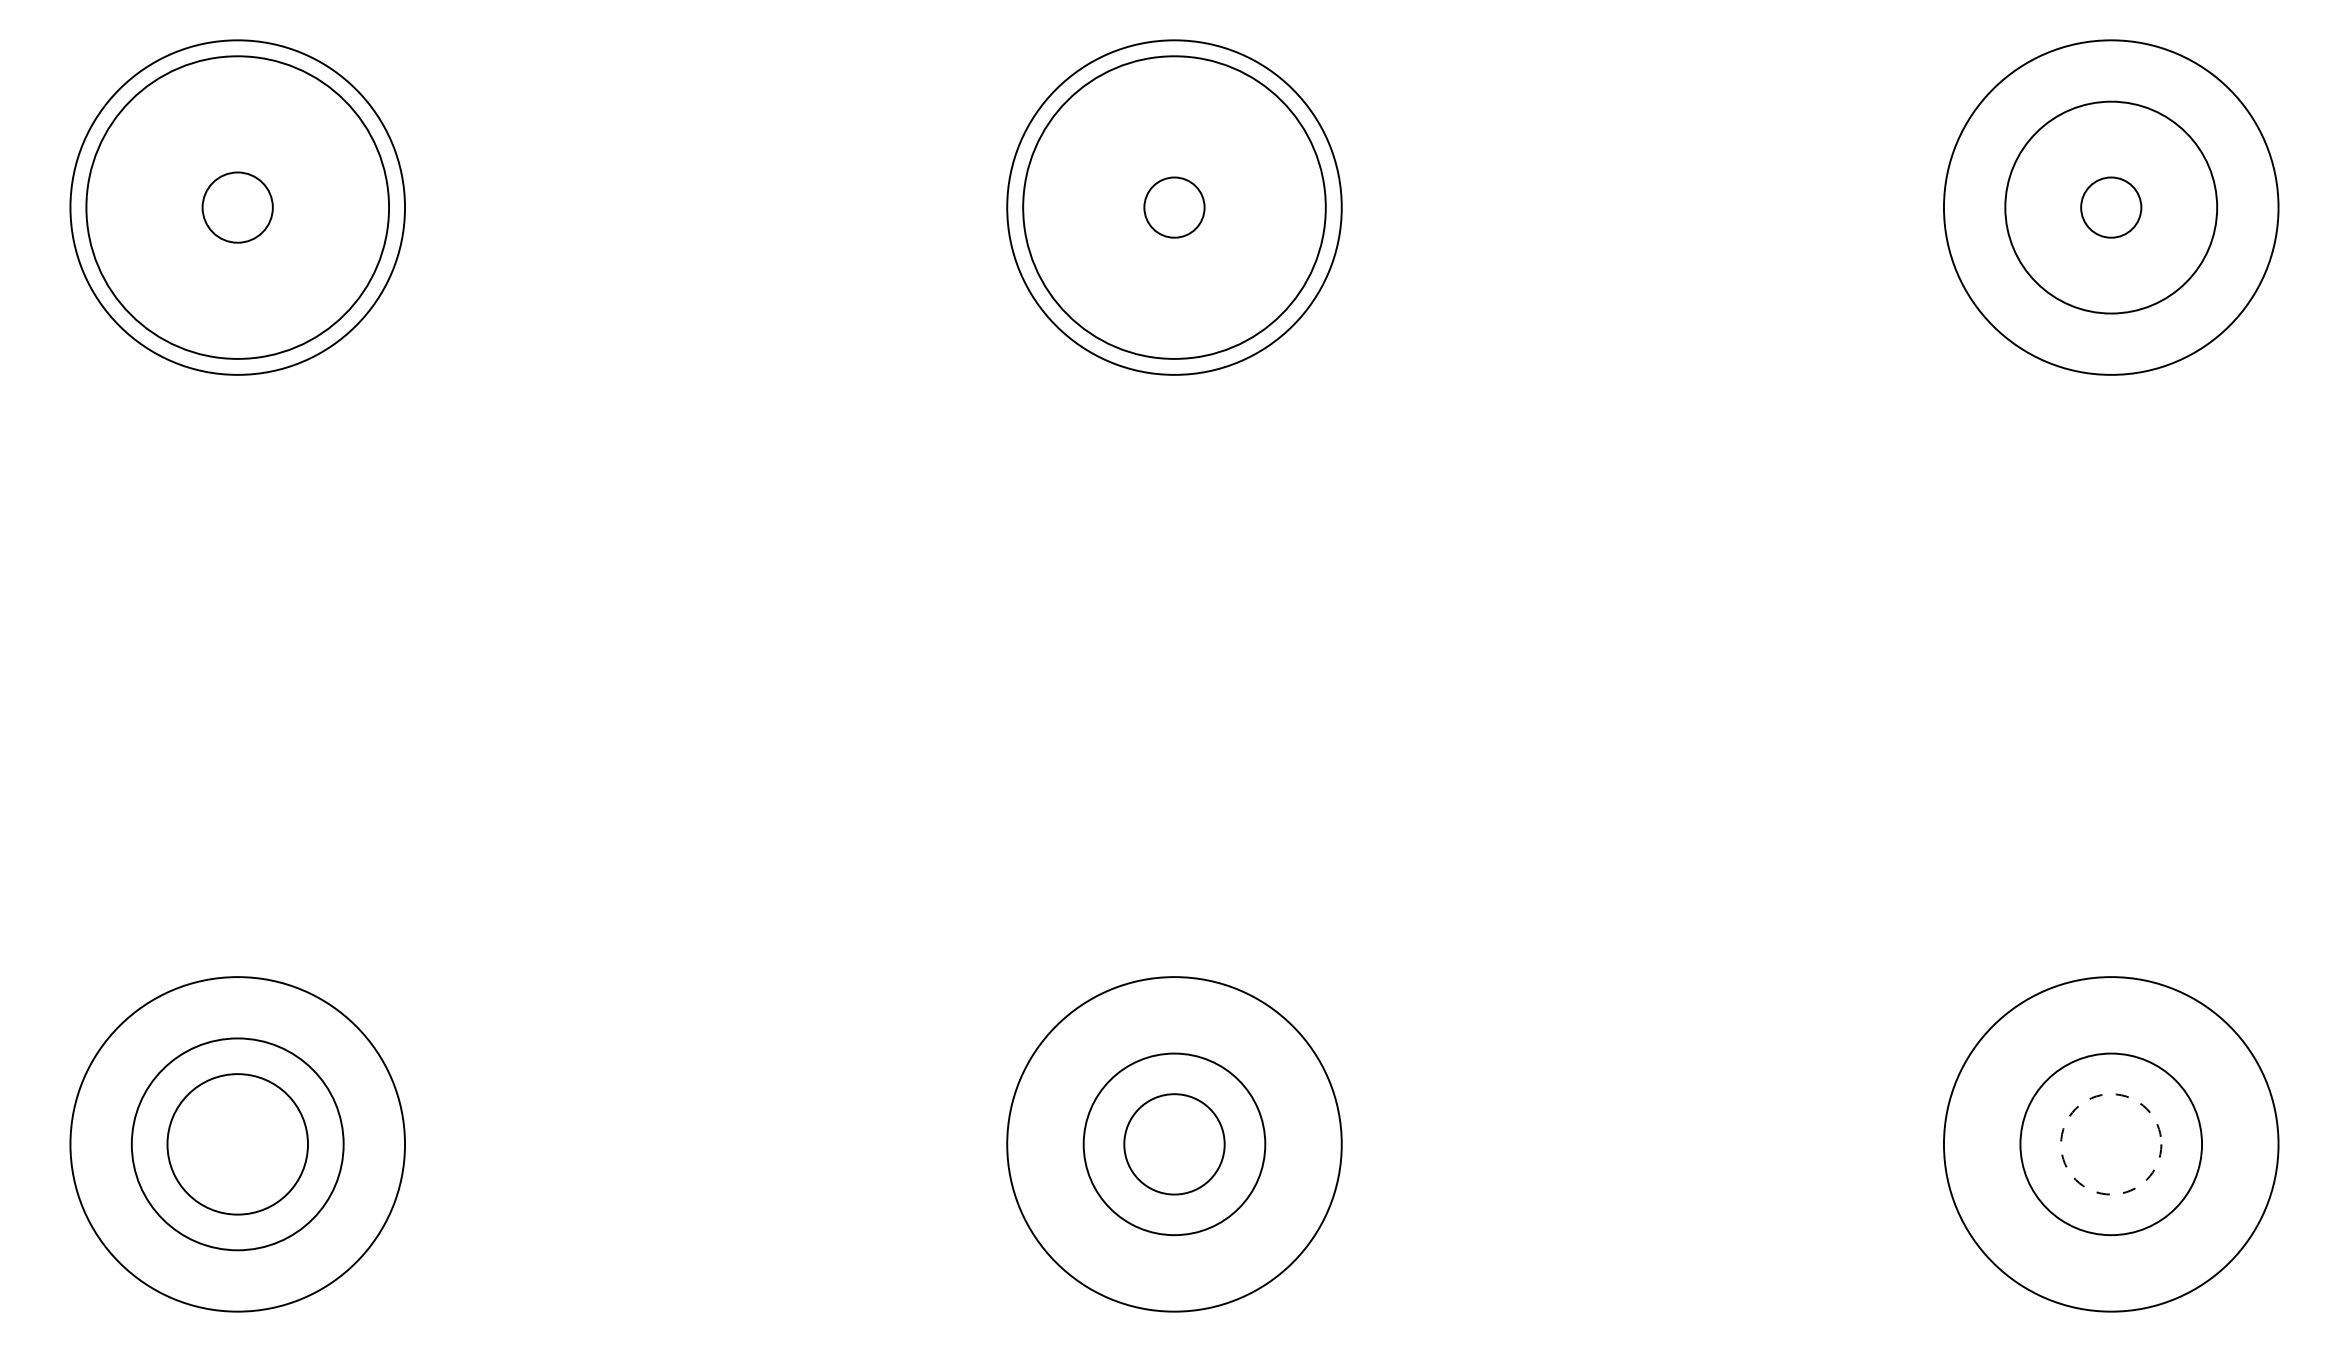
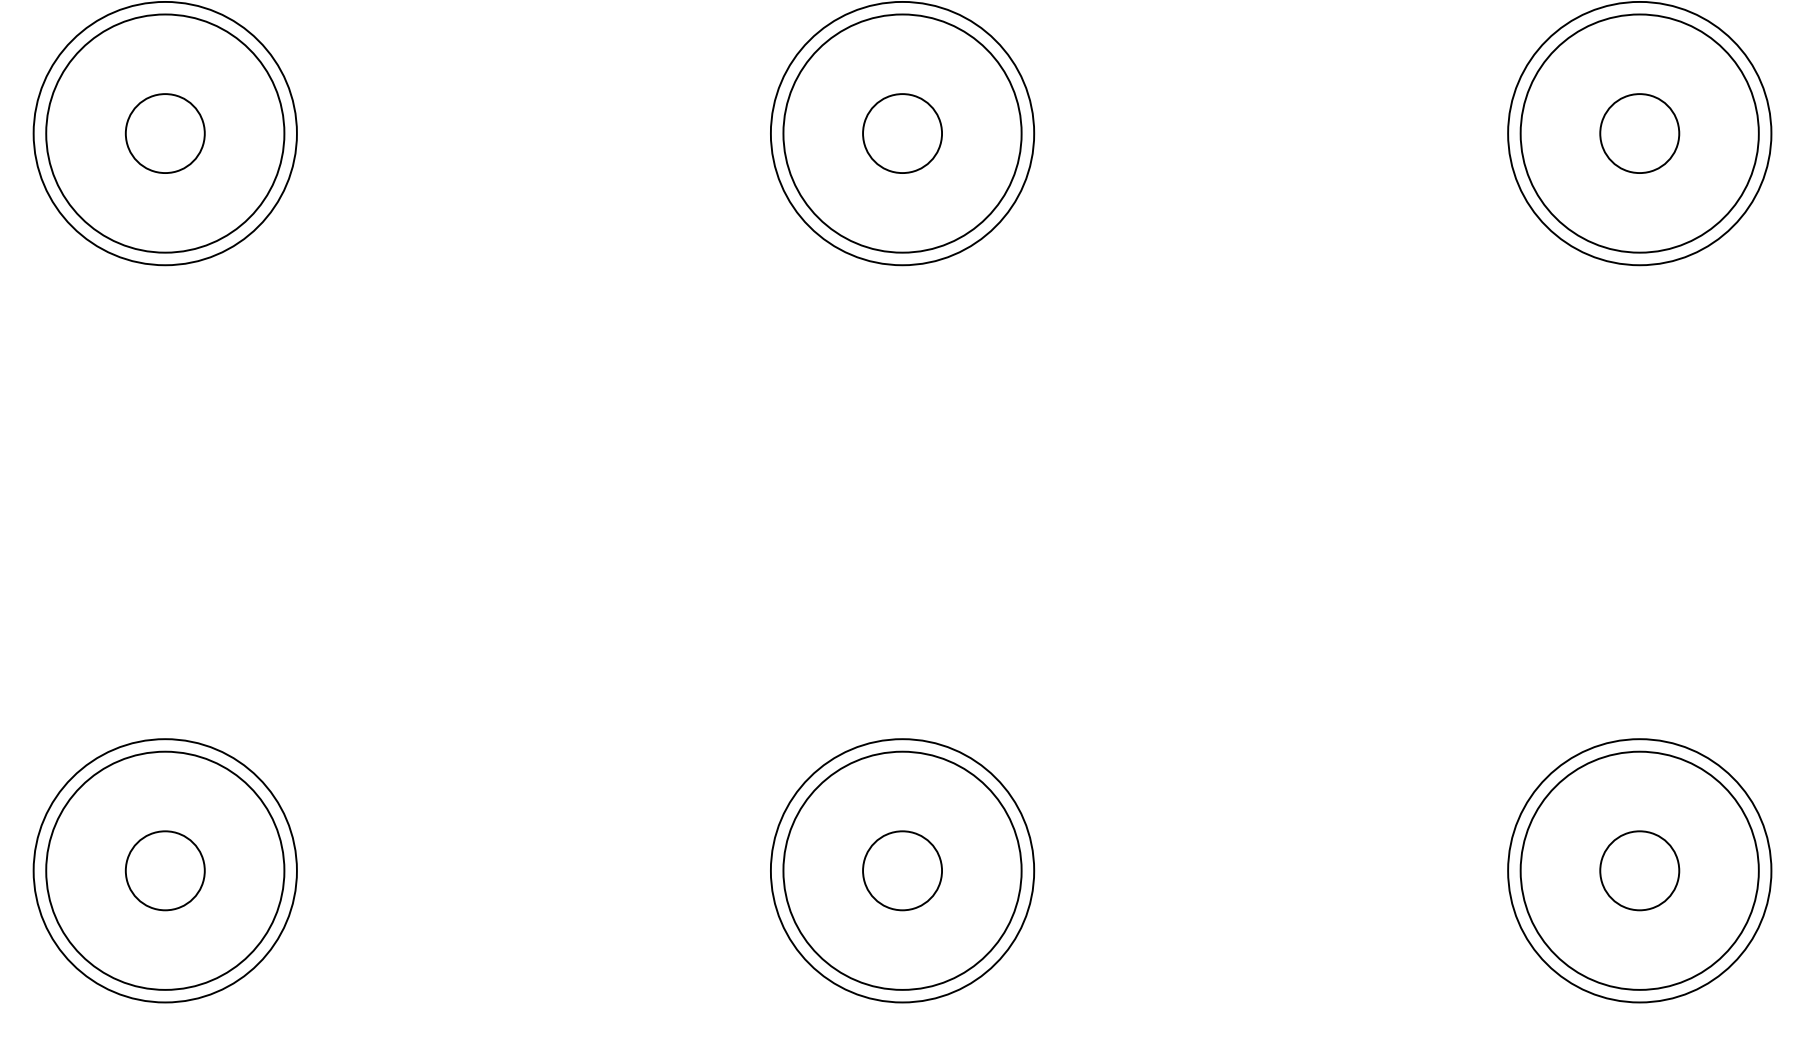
circle: (237, 207) -> (165, 133), size x1.43
circle: (1174, 207) -> (902, 133), size x1.67
circle: (2110, 207) -> (1639, 133), size x1.43
circle: (2111, 207) -> (1639, 133), size x1.67
circle: (237, 1144) -> (165, 870), size x0.71
circle: (237, 1144) -> (165, 870), size x1.43
circle: (1174, 1144) -> (902, 870), size x1.67
circle: (2110, 1144) -> (1639, 870), size x1.67
circle: (2111, 1144) -> (1639, 870), dashed -> solid

